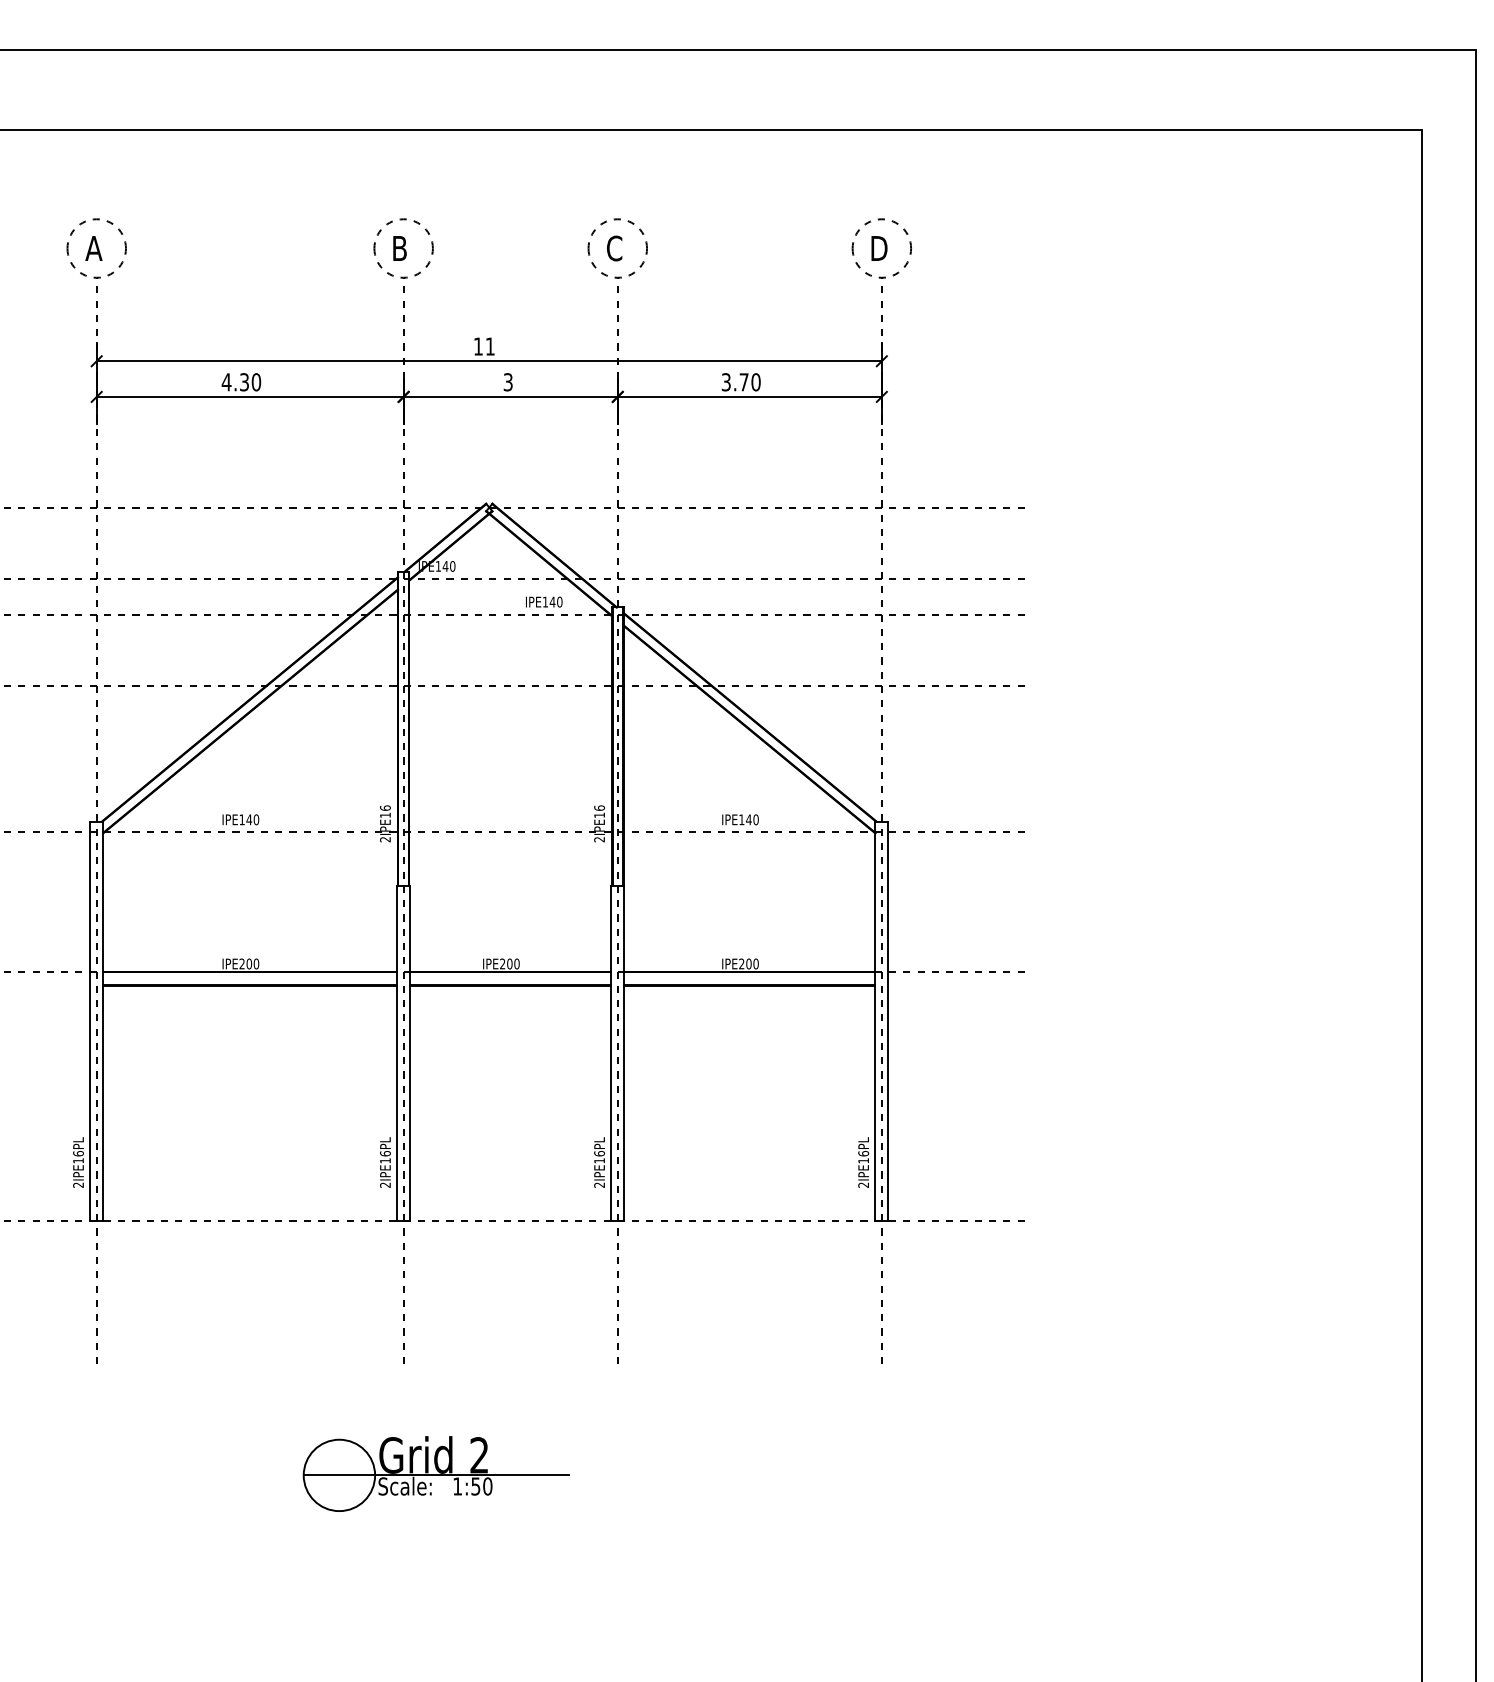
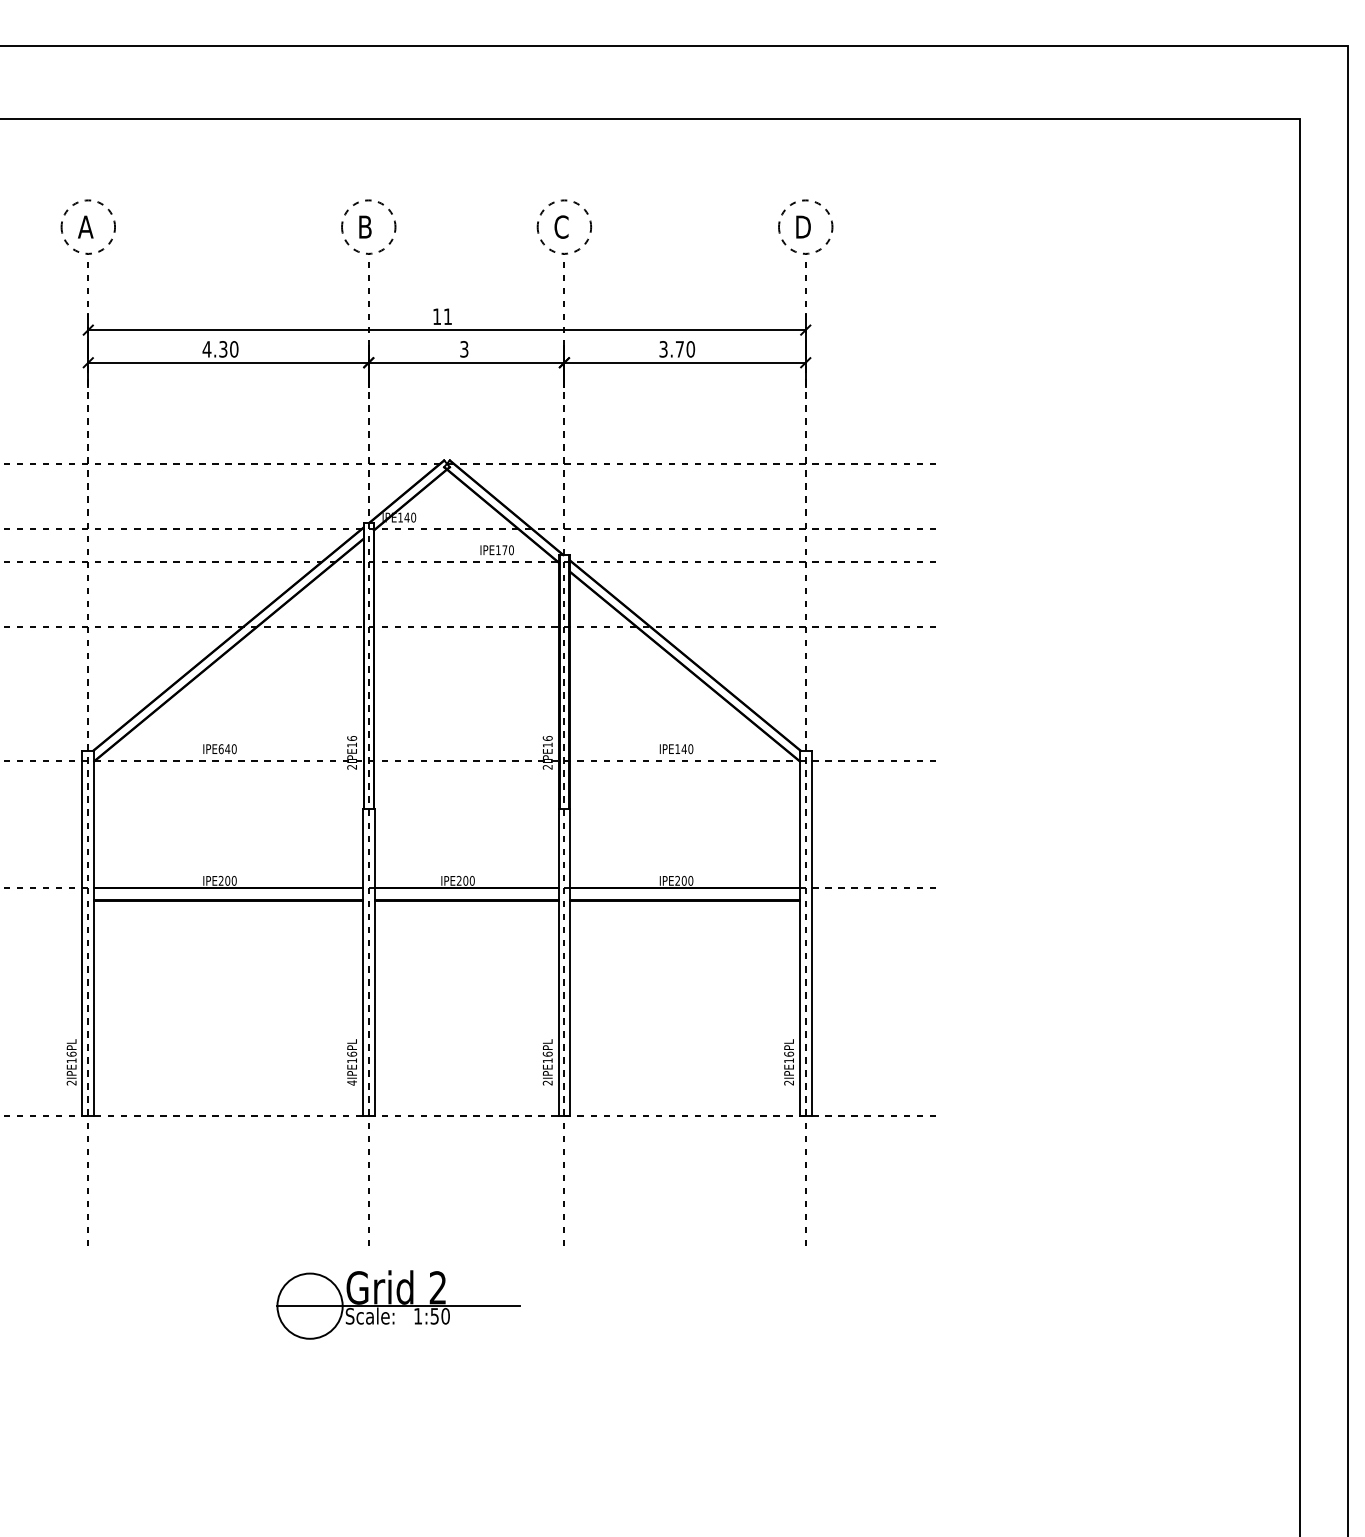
text: (552, 601) -> (504, 549), IPE140 -> IPE170
text: (241, 820) -> (220, 749), IPE140 -> IPE640
text: (384, 1184) -> (351, 1082), 2IPE16PL -> 4IPE16PL
part: (436, 1473) -> (398, 1304), moved

